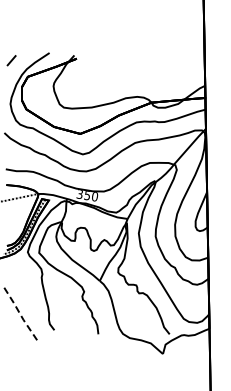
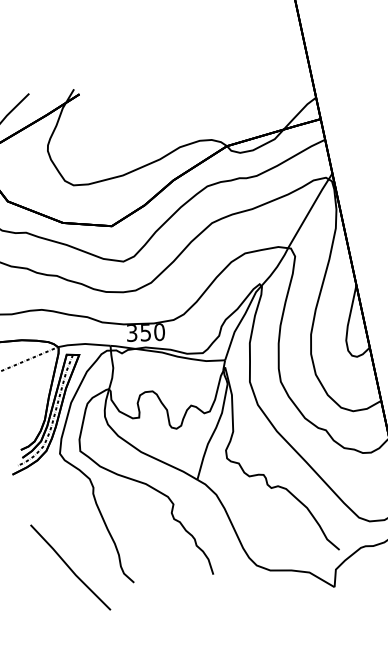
line: (21, 315) -> (70, 568), dashed -> solid

